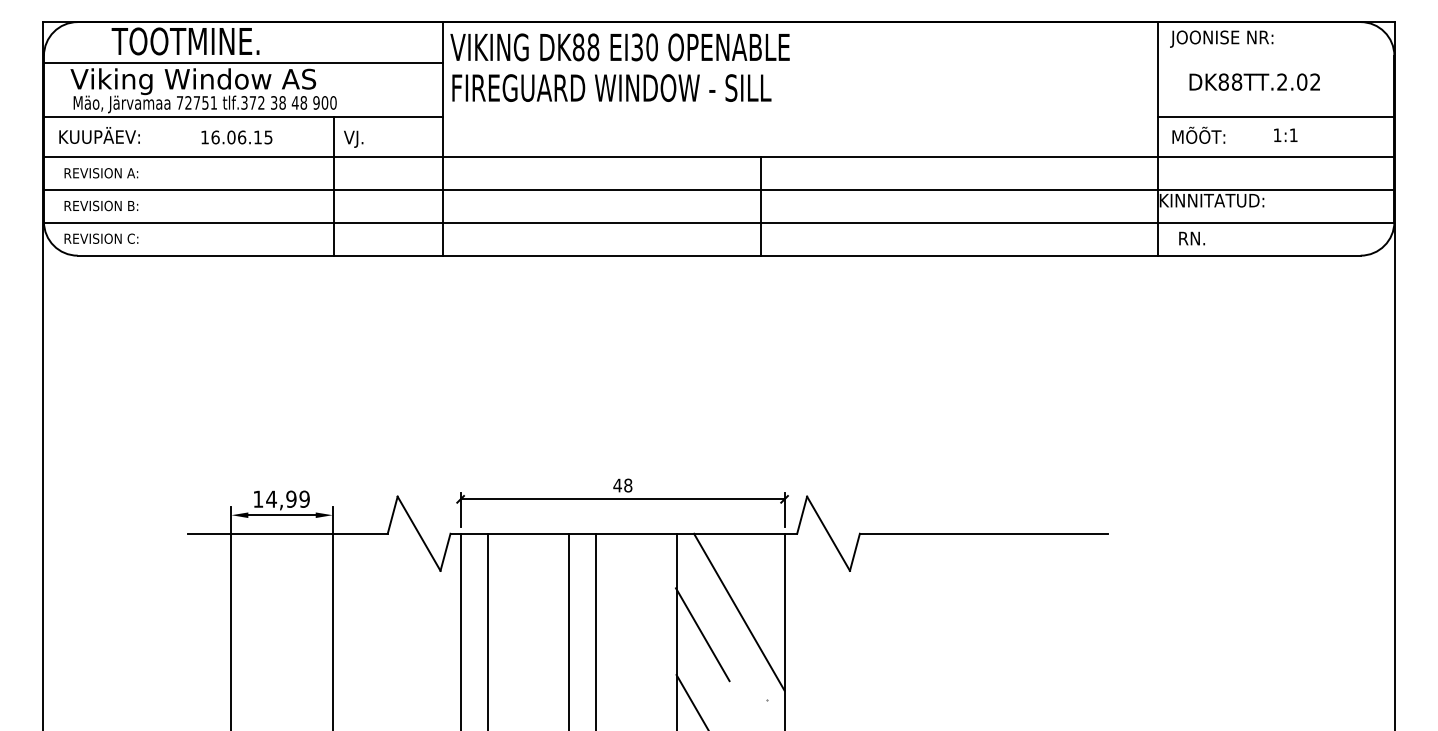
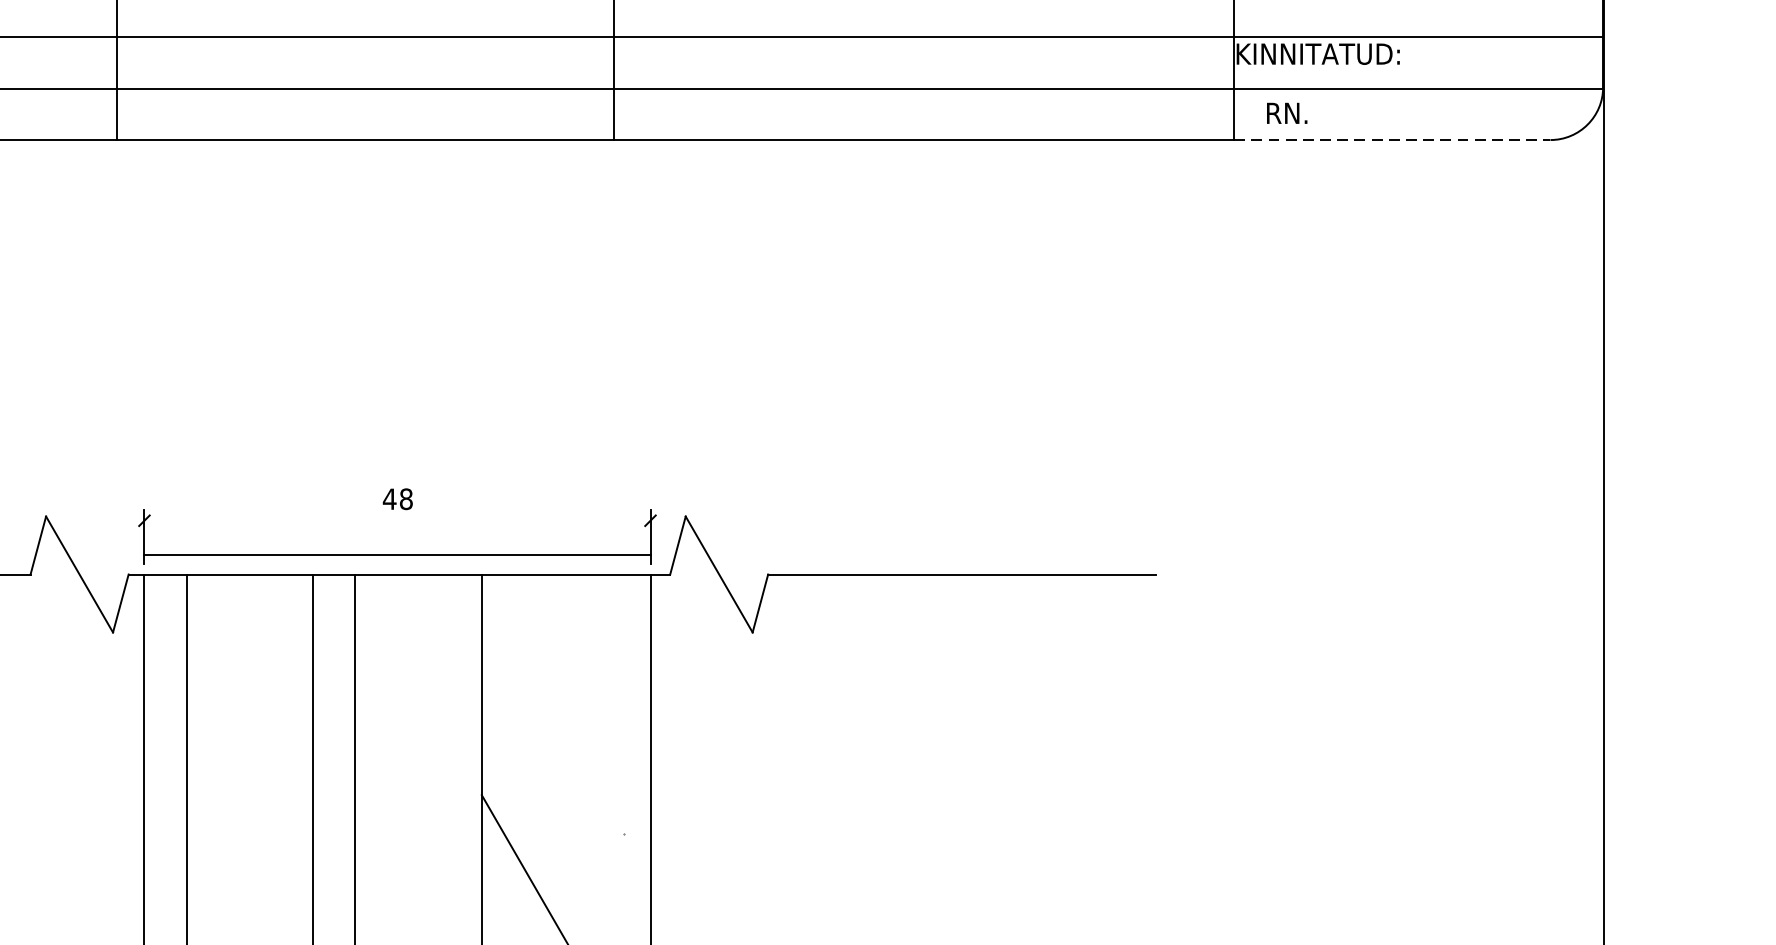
line: (1259, 255) -> (1392, 139), solid -> dashed
line: (622, 499) -> (397, 555), moved
line: (739, 611) -> (580, 695), removed
line: (702, 634) -> (522, 731), removed

